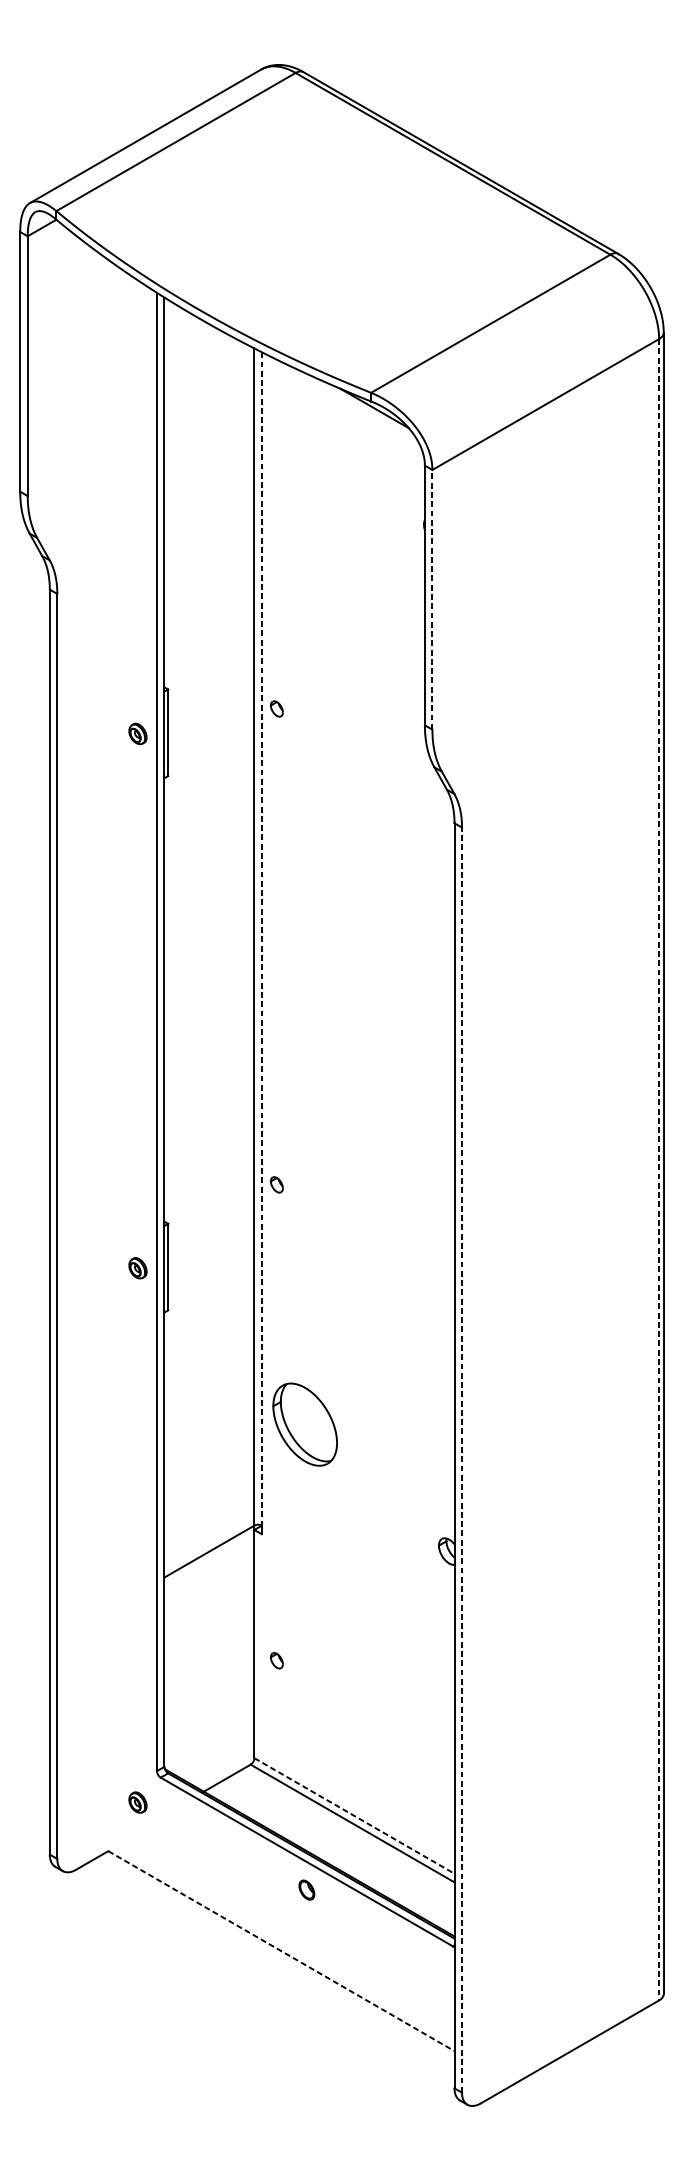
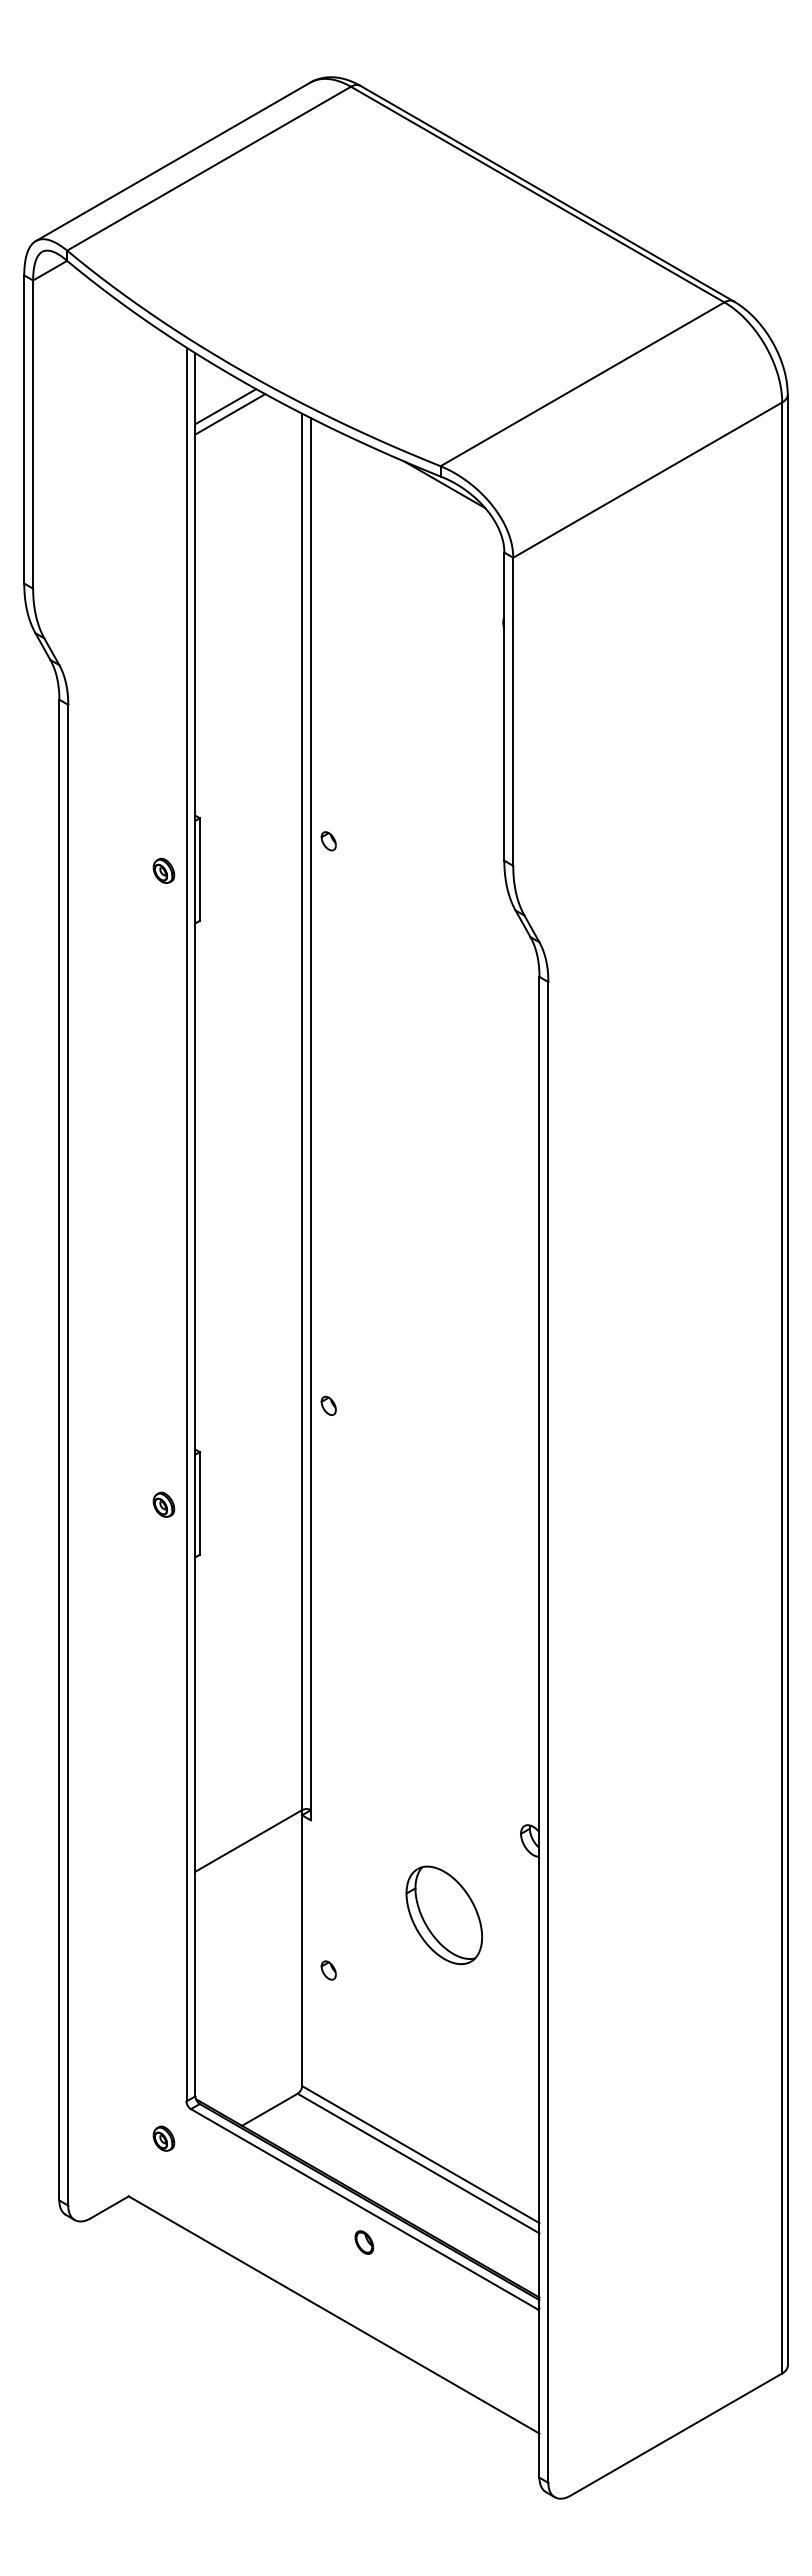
line: (189, 342) -> (225, 406), added
line: (194, 349) -> (230, 414), added
line: (432, 599) -> (513, 711), dashed -> solid
line: (262, 939) -> (311, 1114), dashed -> solid
line: (659, 1169) -> (782, 1387), dashed -> solid
part: (304, 1424) -> (443, 1915), moved
line: (462, 1459) -> (548, 1731), dashed -> solid
line: (355, 1815) -> (421, 2154), dashed -> solid
line: (281, 1951) -> (334, 2315), dashed -> solid

